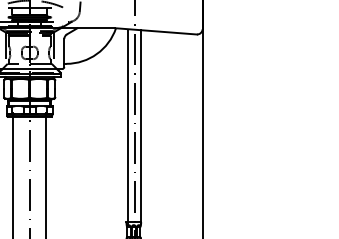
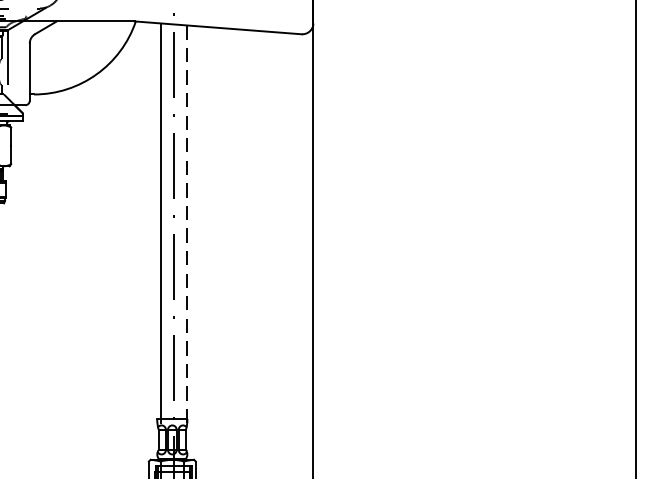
line: (140, 126) -> (186, 223), solid -> dashed

